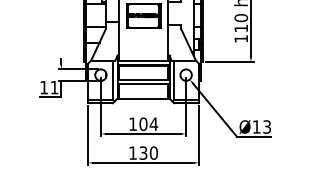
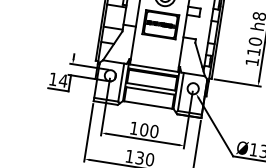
text: (54, 87) -> (63, 80), 11 -> 14
text: (153, 123) -> (154, 130), 104 -> 100

